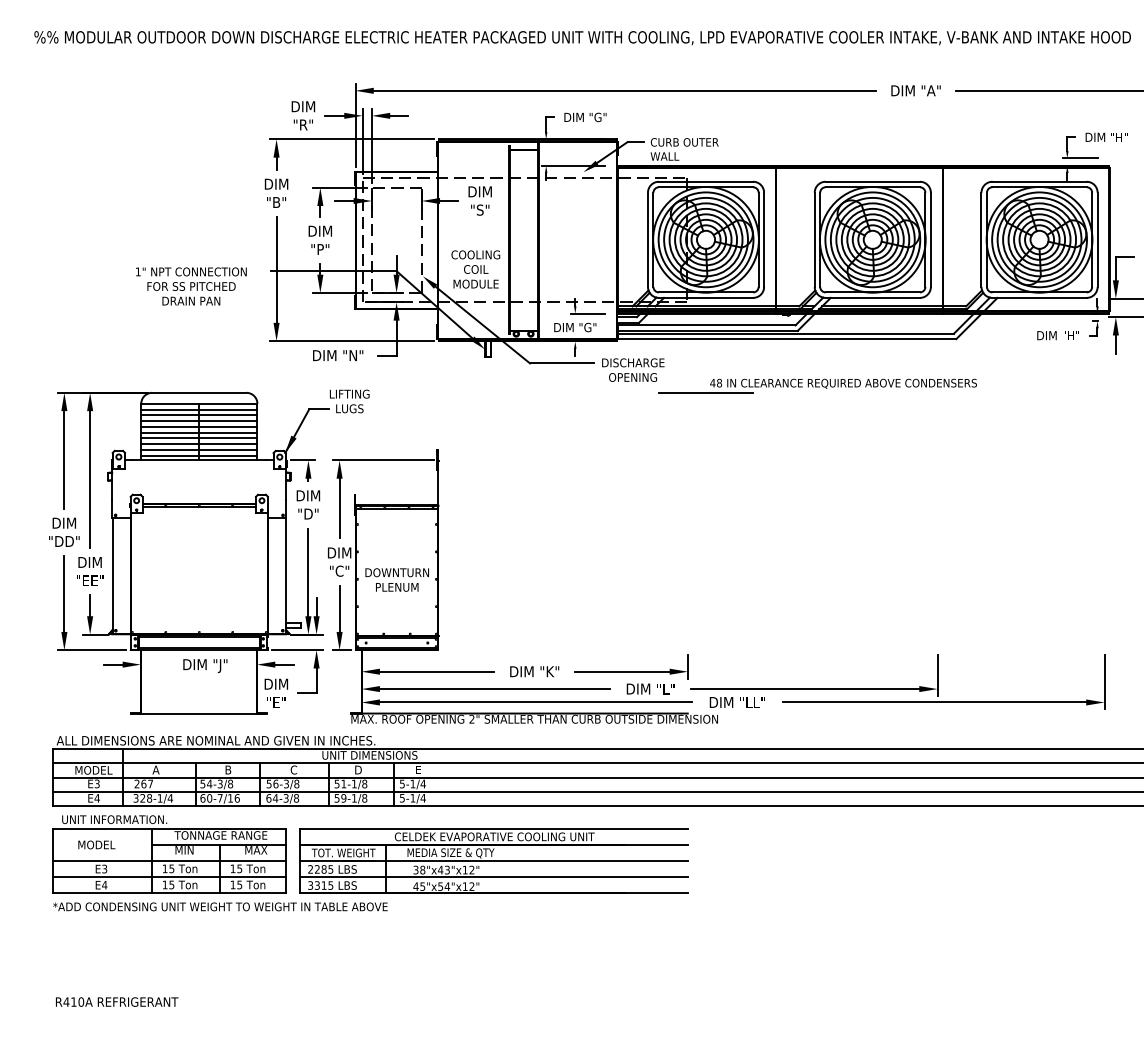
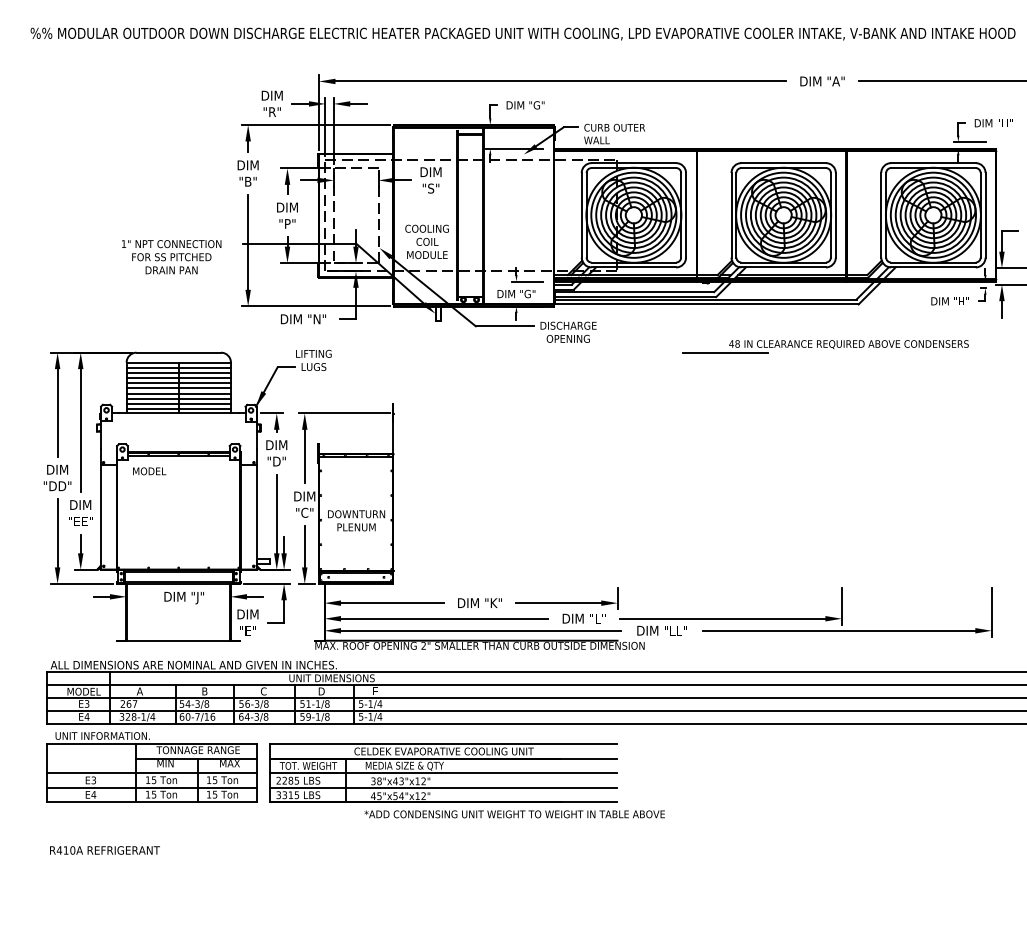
part: (817, 385) -> (825, 346), moved
text: (96, 844) -> (149, 470), moved
text: (220, 906) -> (514, 814), moved
text: (117, 1001) -> (105, 849), moved

